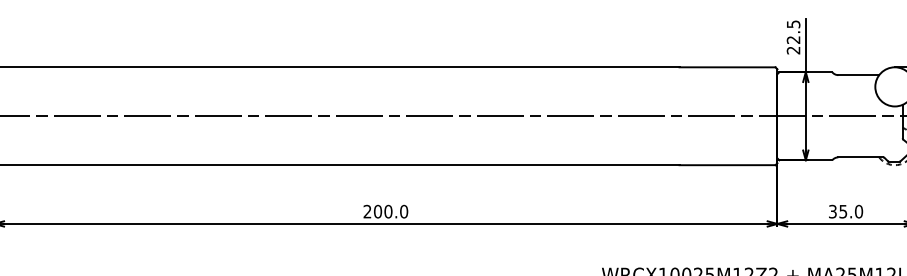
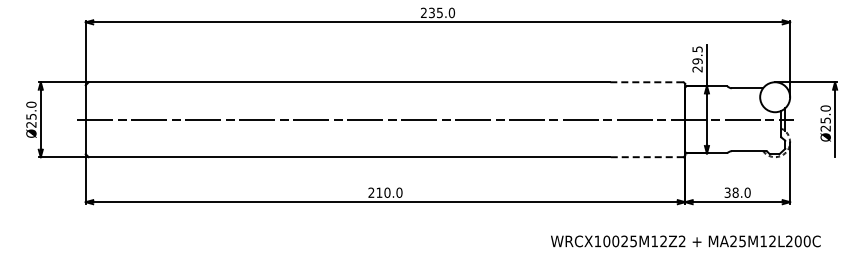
text: (793, 40) -> (697, 61), 22.5 -> 29.5
line: (728, 67) -> (647, 82), solid -> dashed
line: (728, 165) -> (647, 157), solid -> dashed
text: (378, 211) -> (379, 192), 200.0 -> 210.0
text: (843, 211) -> (735, 192), 35.0 -> 38.0

